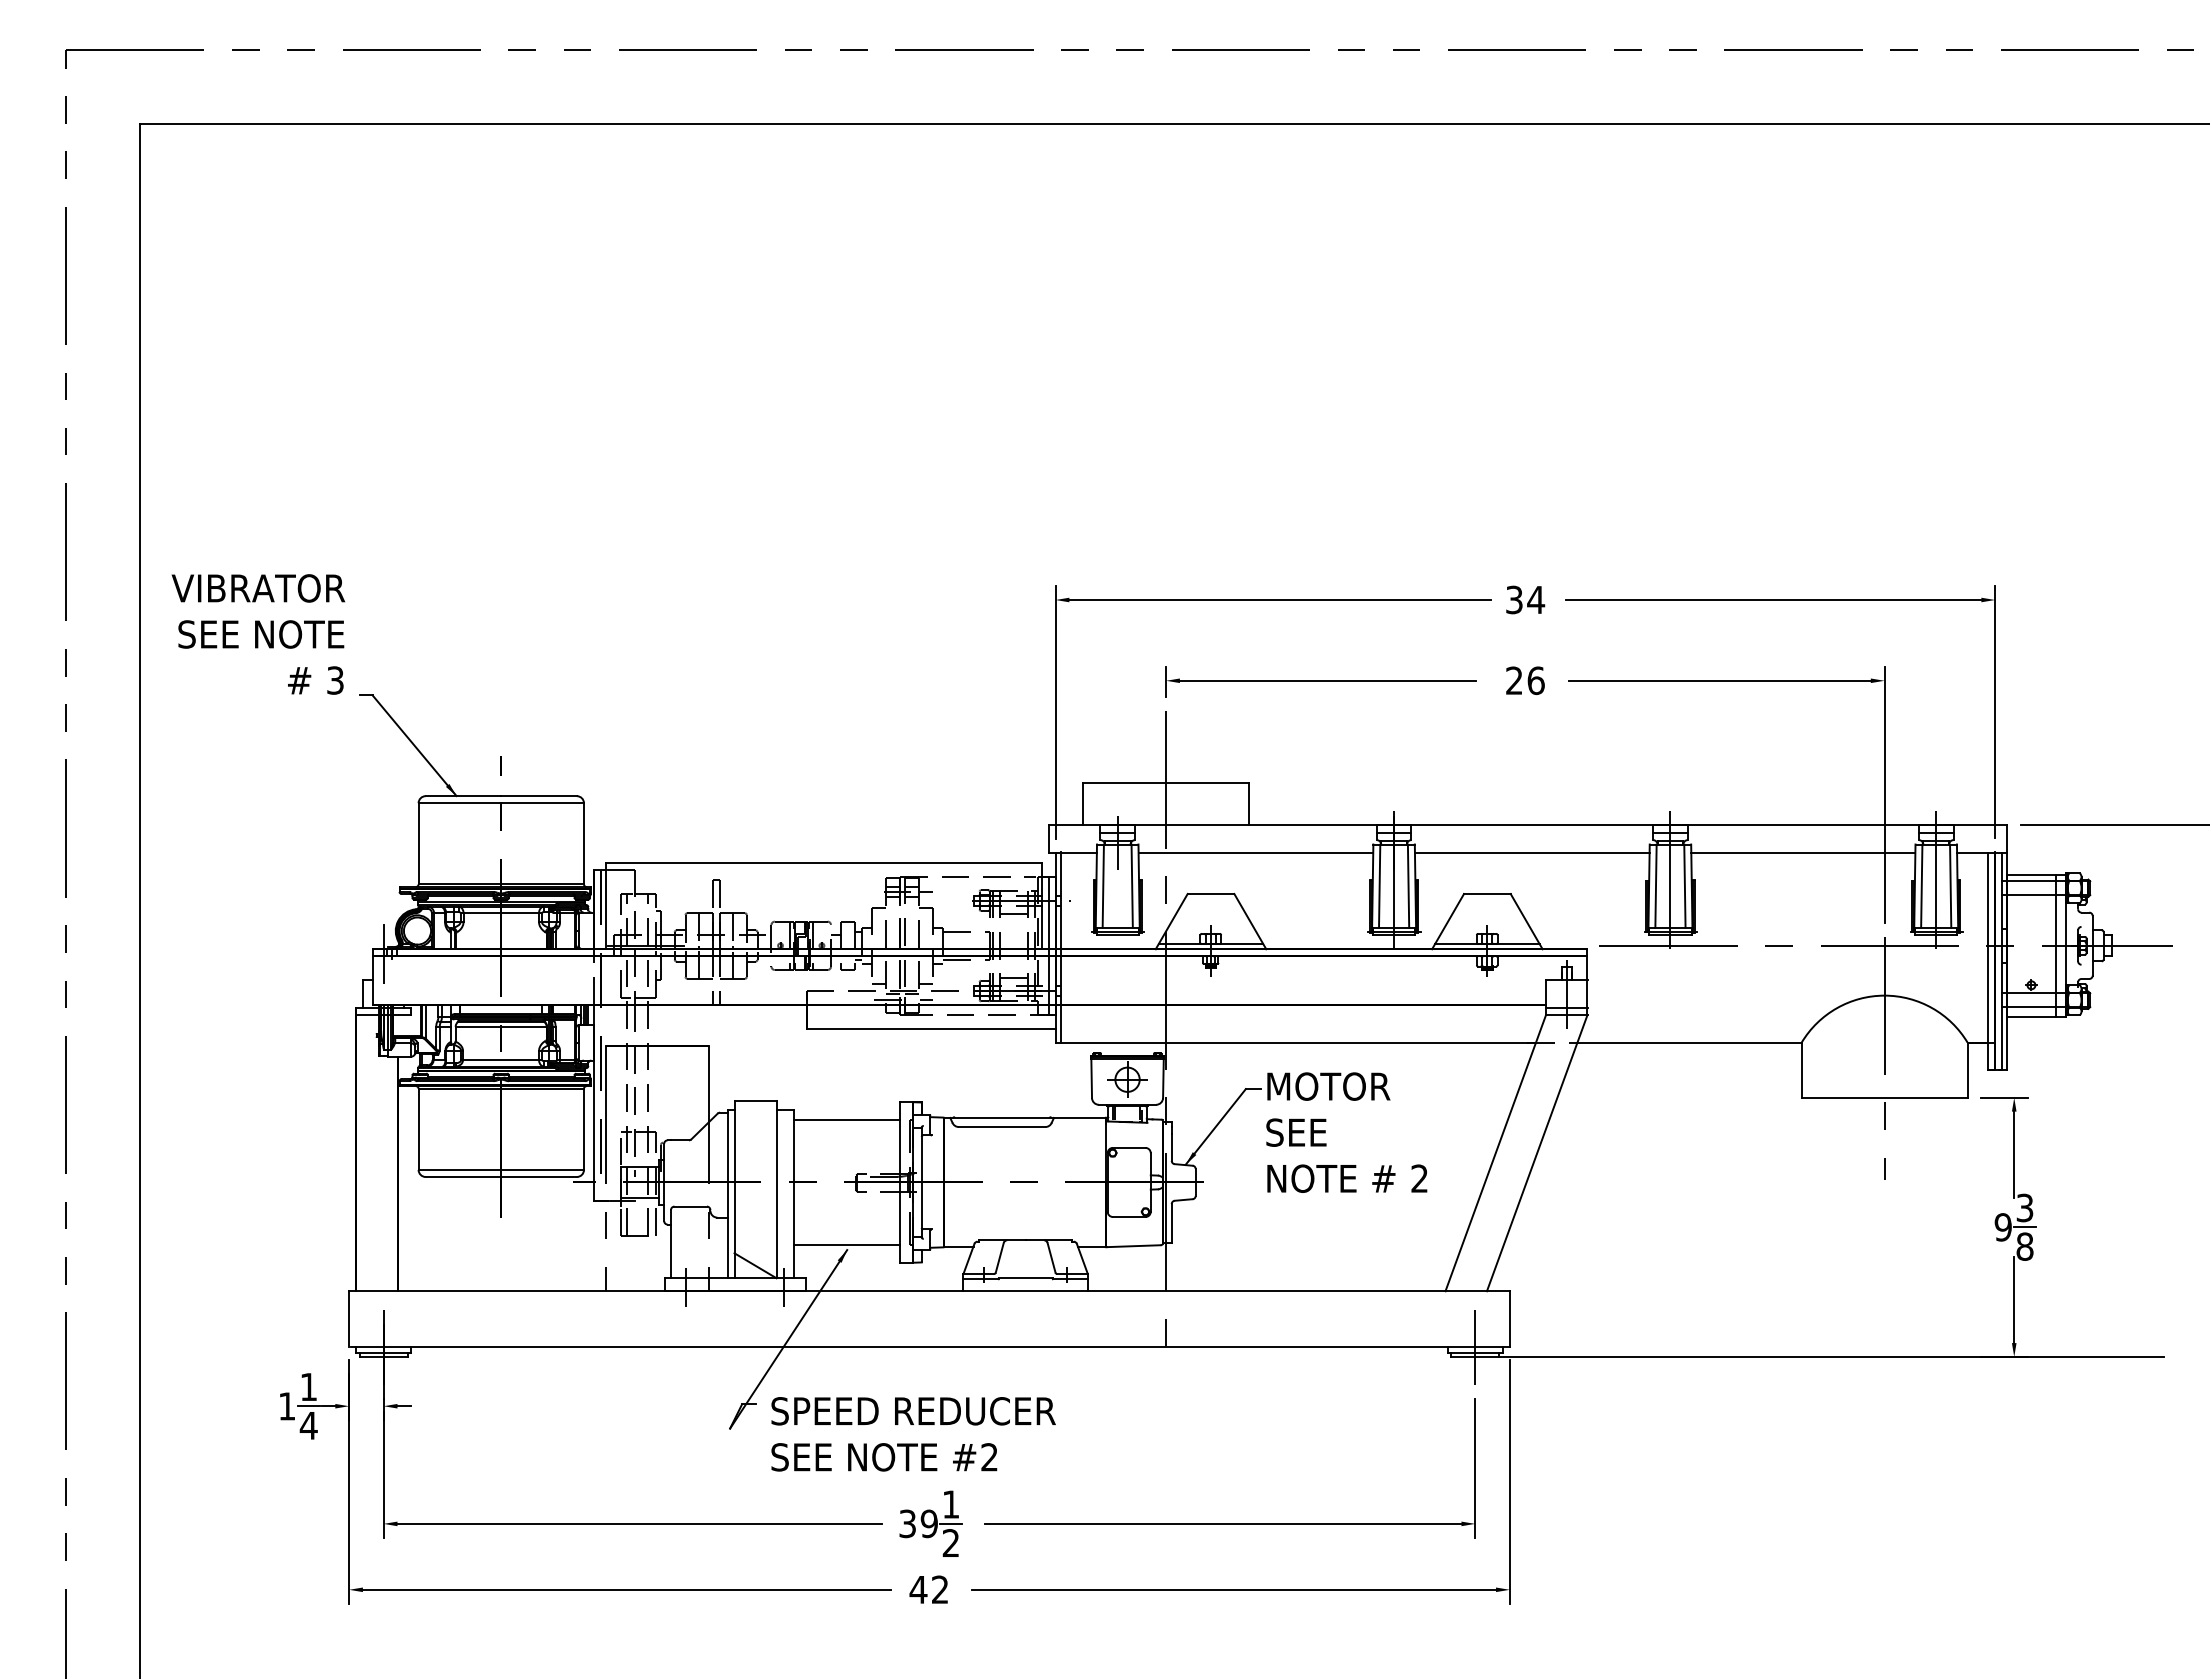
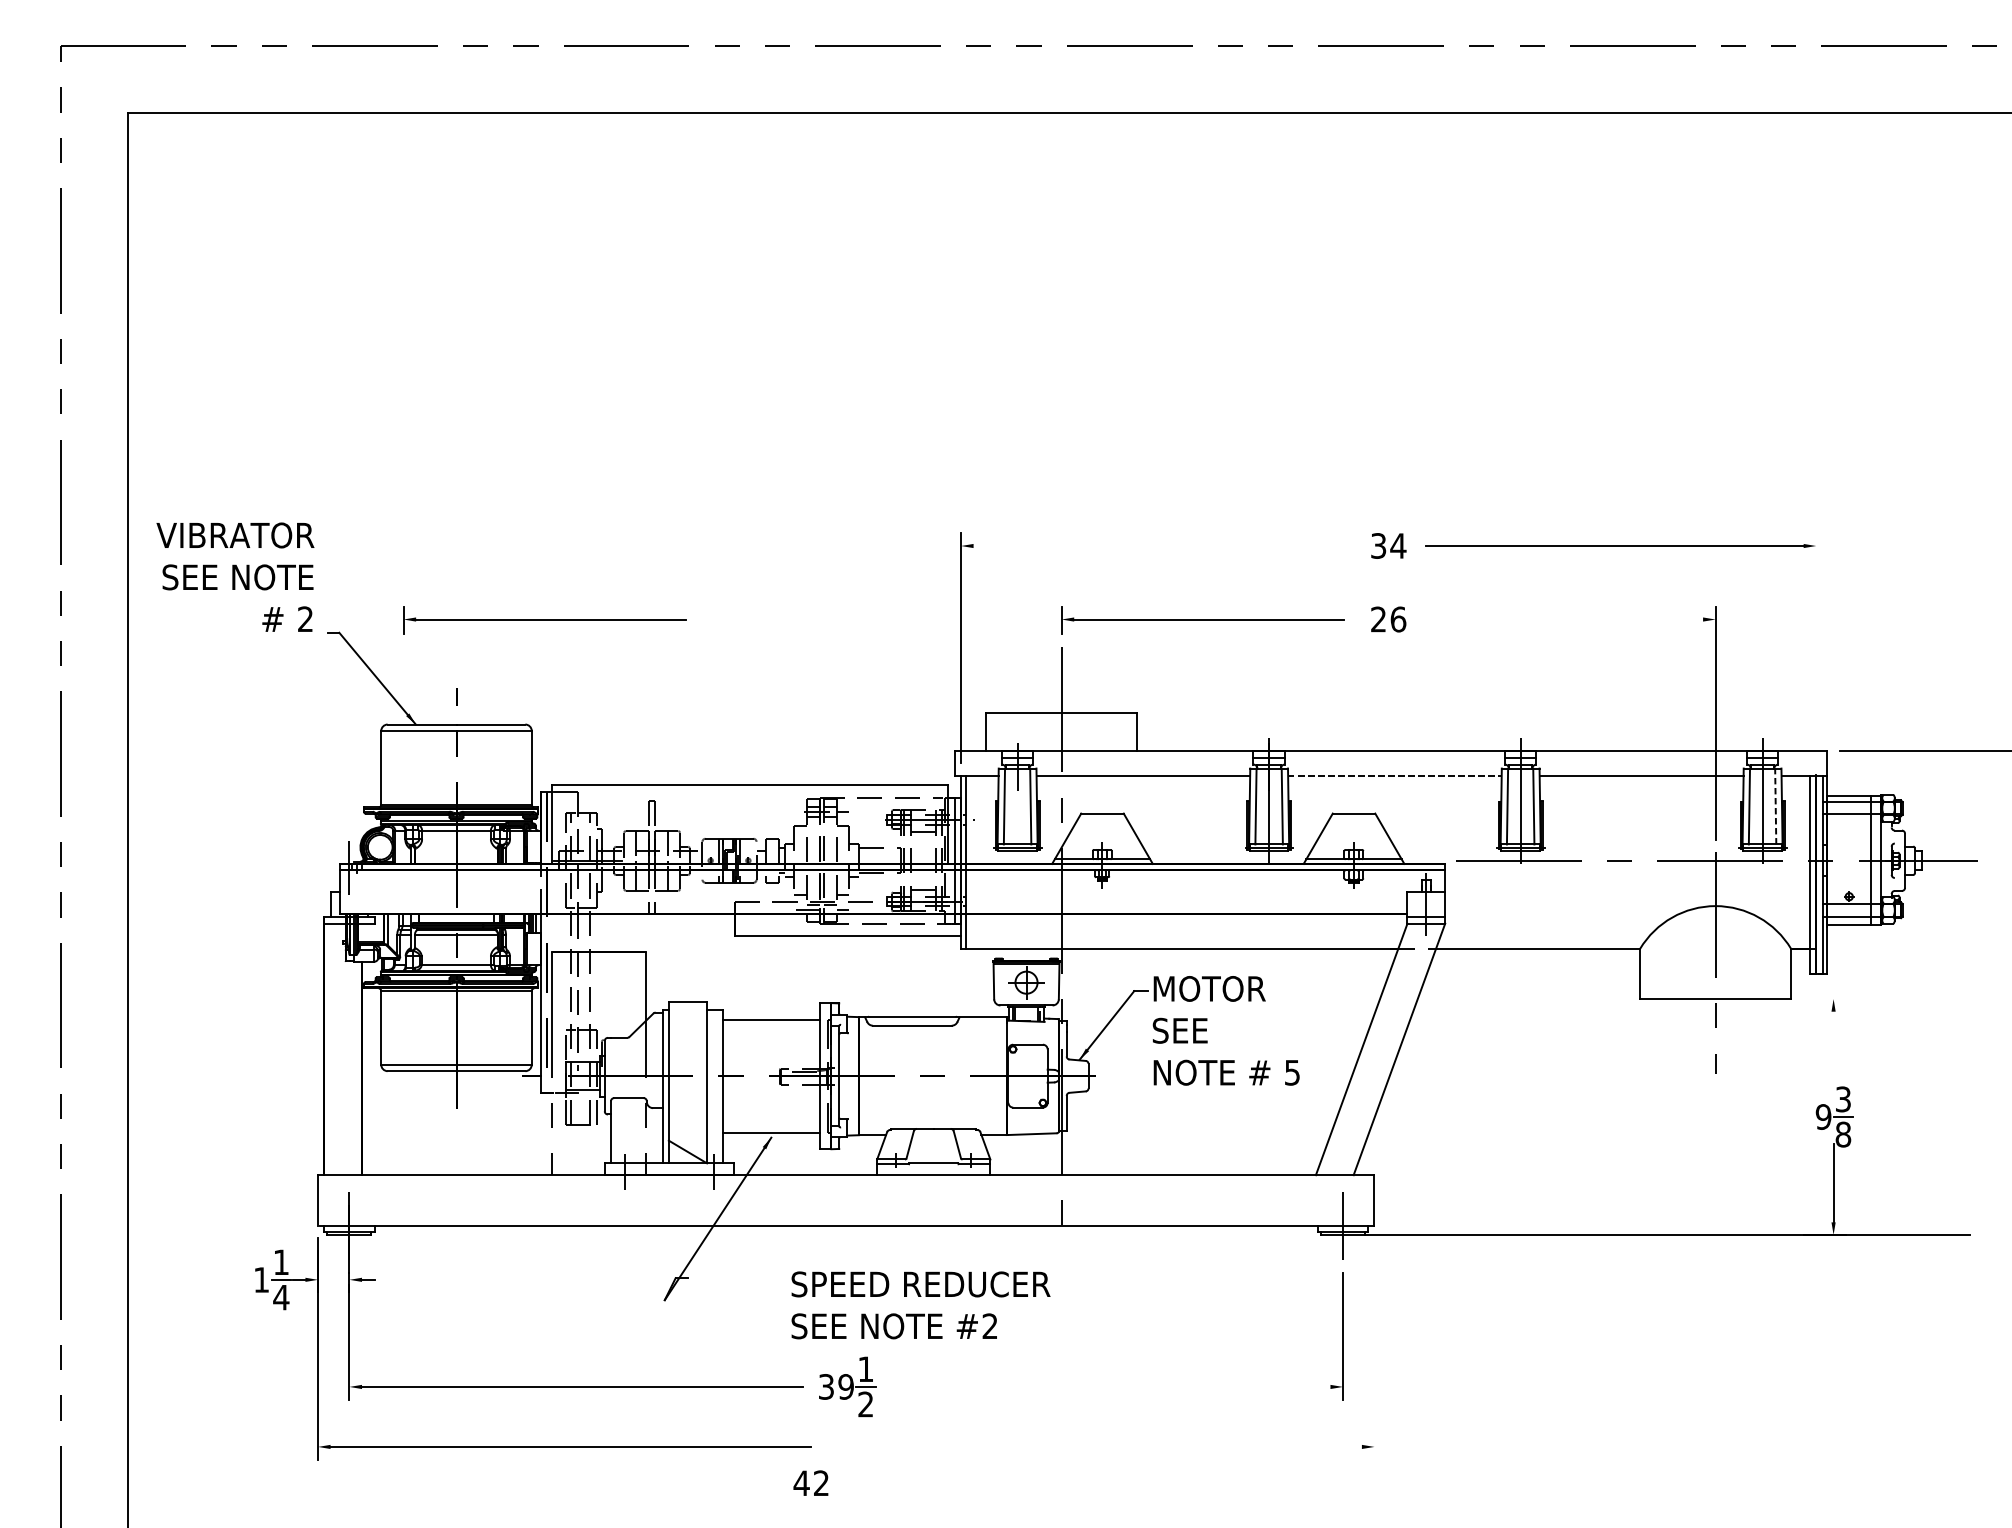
line: (1279, 600) -> (1164, 546), removed
text: (335, 680) -> (305, 619), 3 -> 2
line: (1719, 680) -> (1565, 619), removed
part: (597, 681) -> (544, 620), added
line: (1995, 712) -> (1816, 648), removed
line: (1532, 852) -> (1395, 775), solid -> dashed
line: (1950, 886) -> (1775, 806), solid -> dashed
line: (2004, 1097) -> (1824, 998), removed
line: (2014, 1154) -> (1833, 1050), removed
text: (1419, 1178) -> (1292, 1072), 2 -> 5
text: (913, 1434) -> (920, 1305), moved
line: (1509, 1481) -> (1374, 1348), removed
line: (1223, 1523) -> (1113, 1386), removed
text: (928, 1589) -> (810, 1483), moved
line: (1233, 1589) -> (1122, 1446), removed

